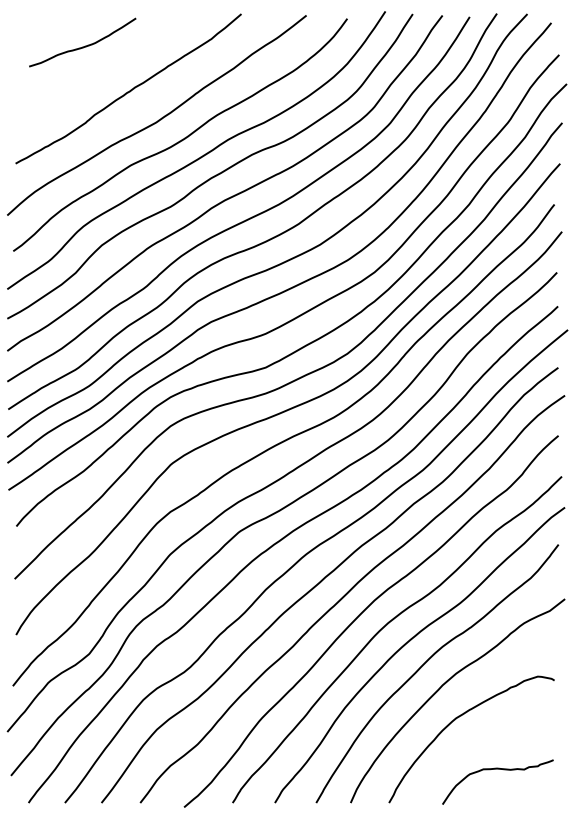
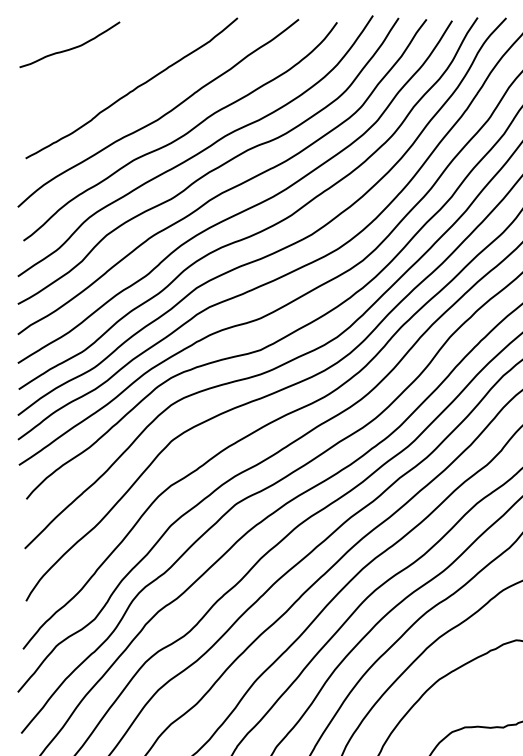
curve: (82, 46) -> (69, 48), moved

